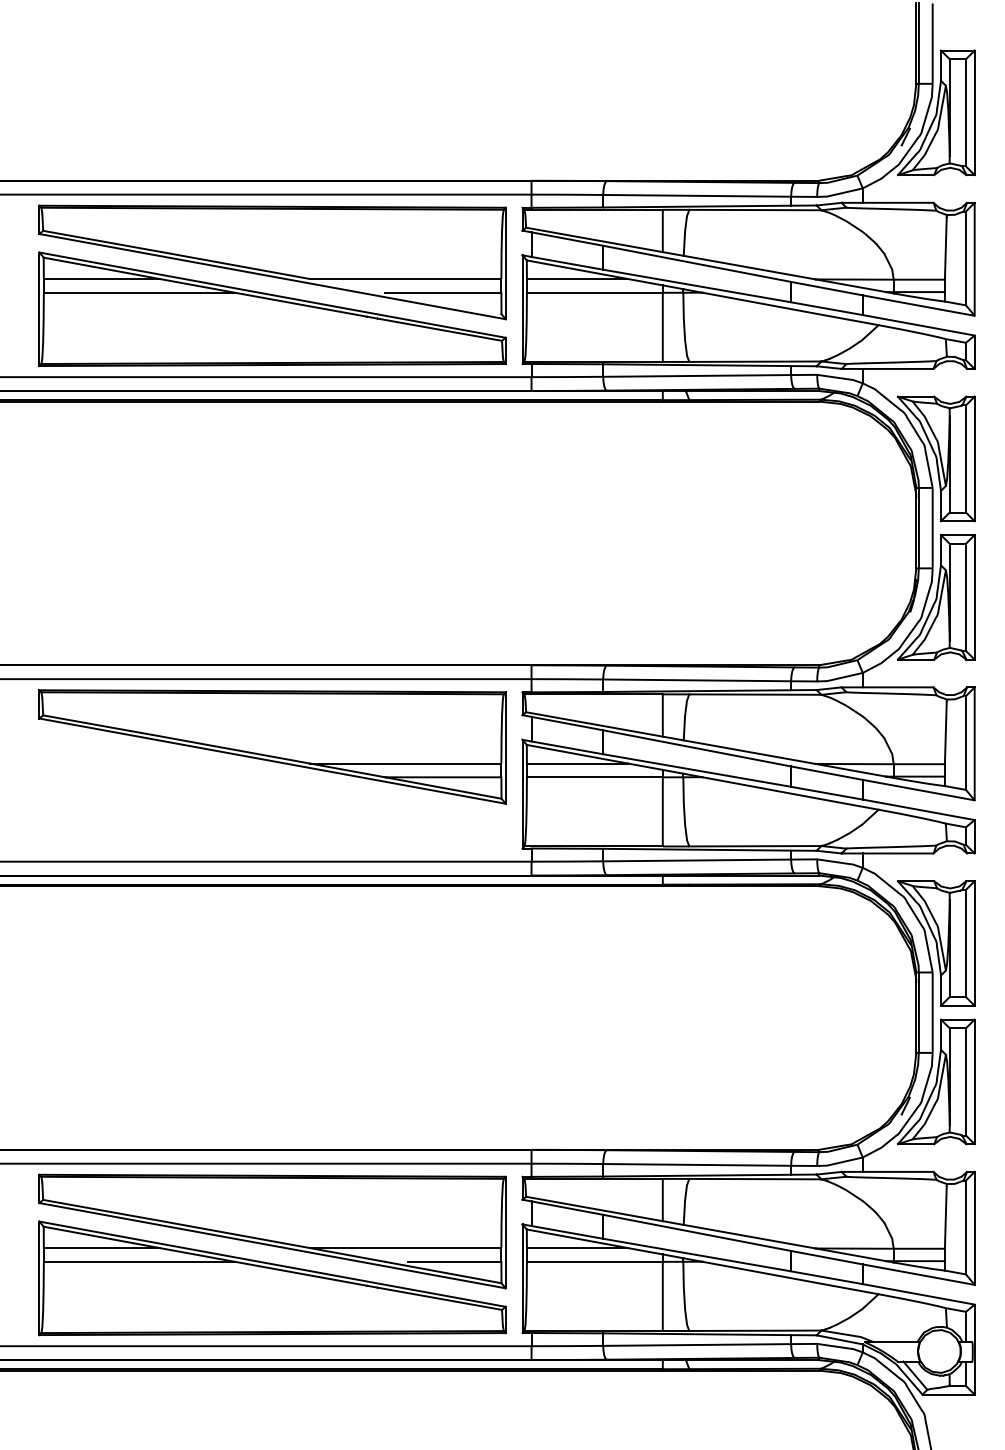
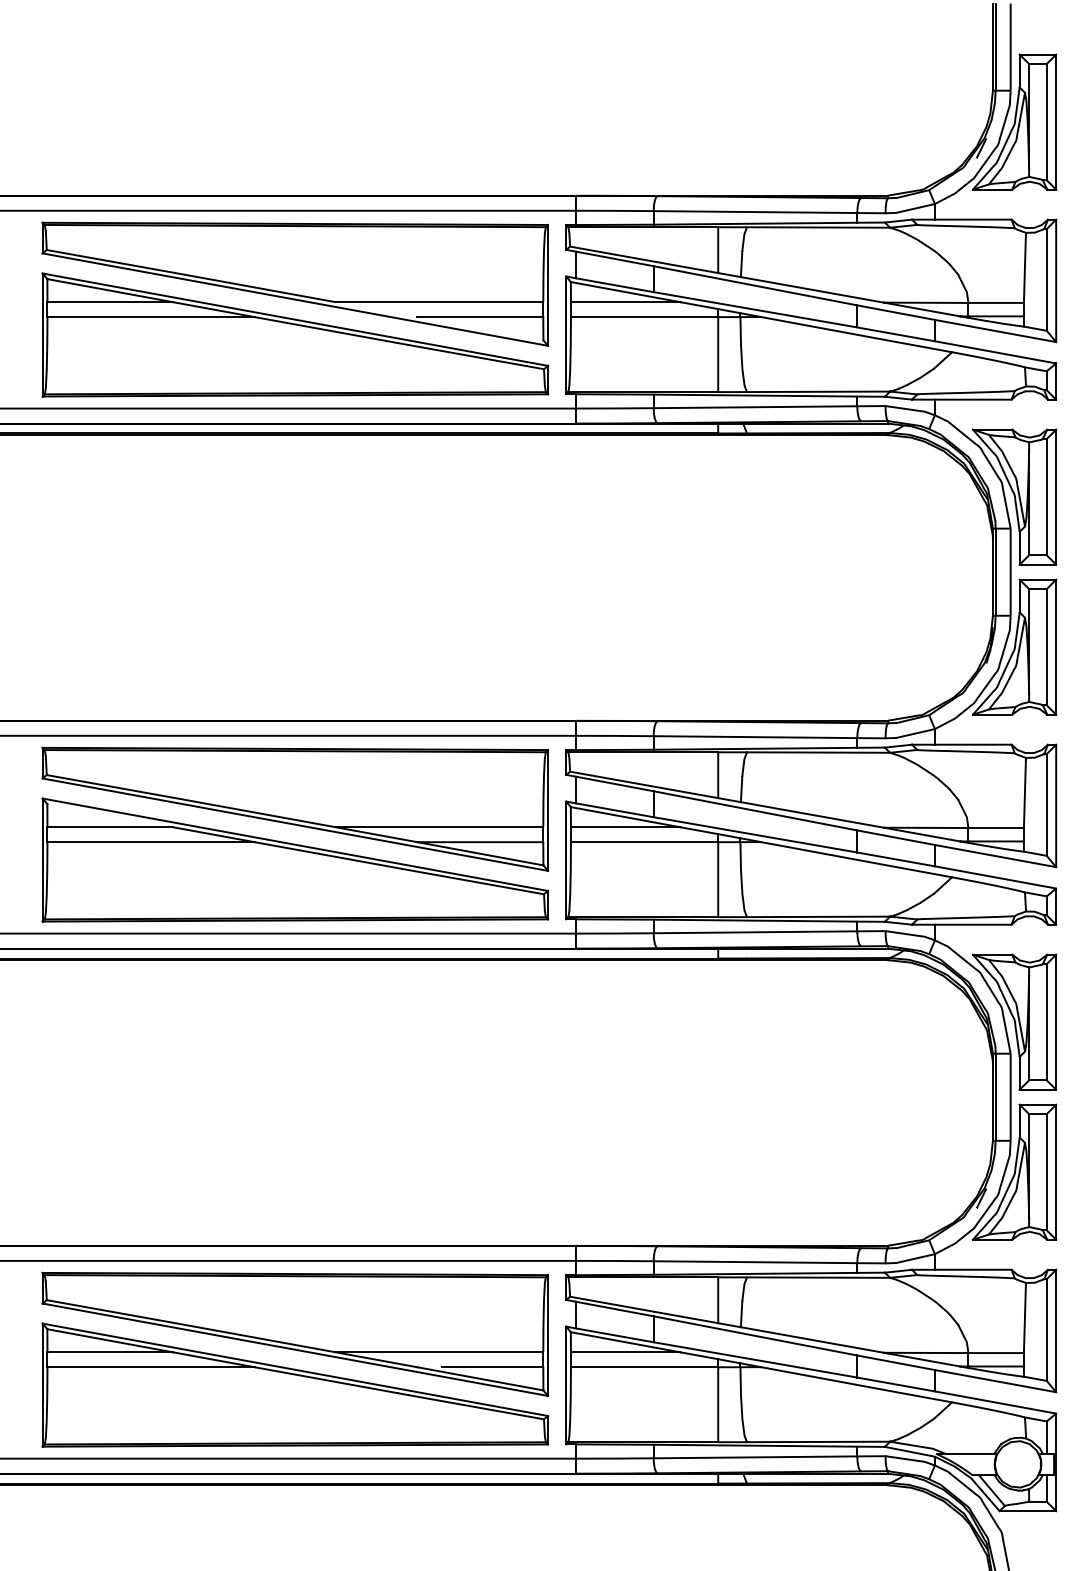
part: (272, 793) -> (295, 859), added

